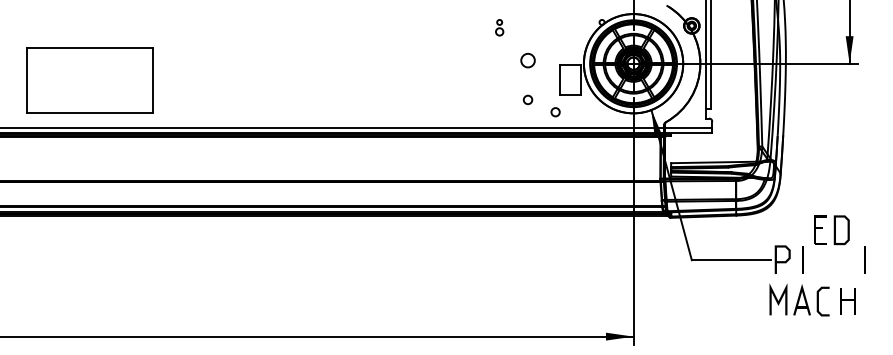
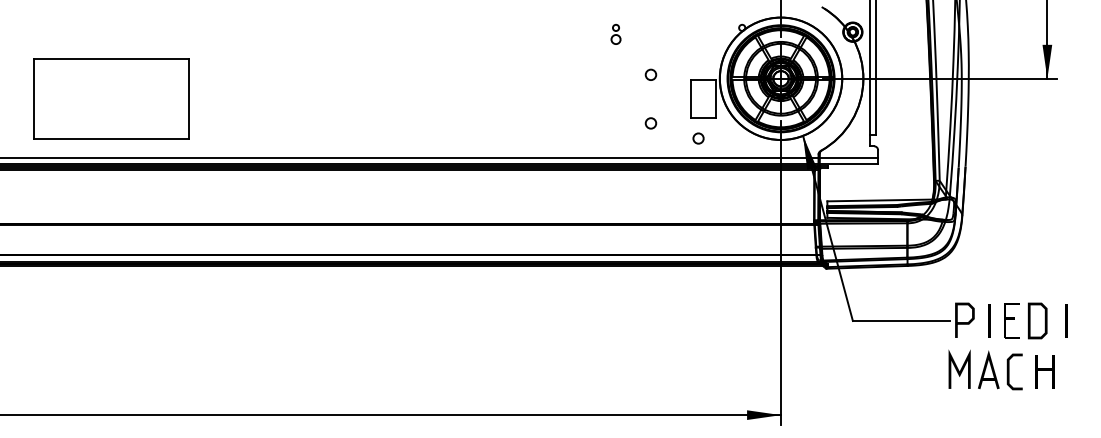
circle: (527, 60) -> (650, 74), size x0.62
circle: (555, 112) -> (698, 138), moved
part: (831, 230) -> (1025, 321), moved

